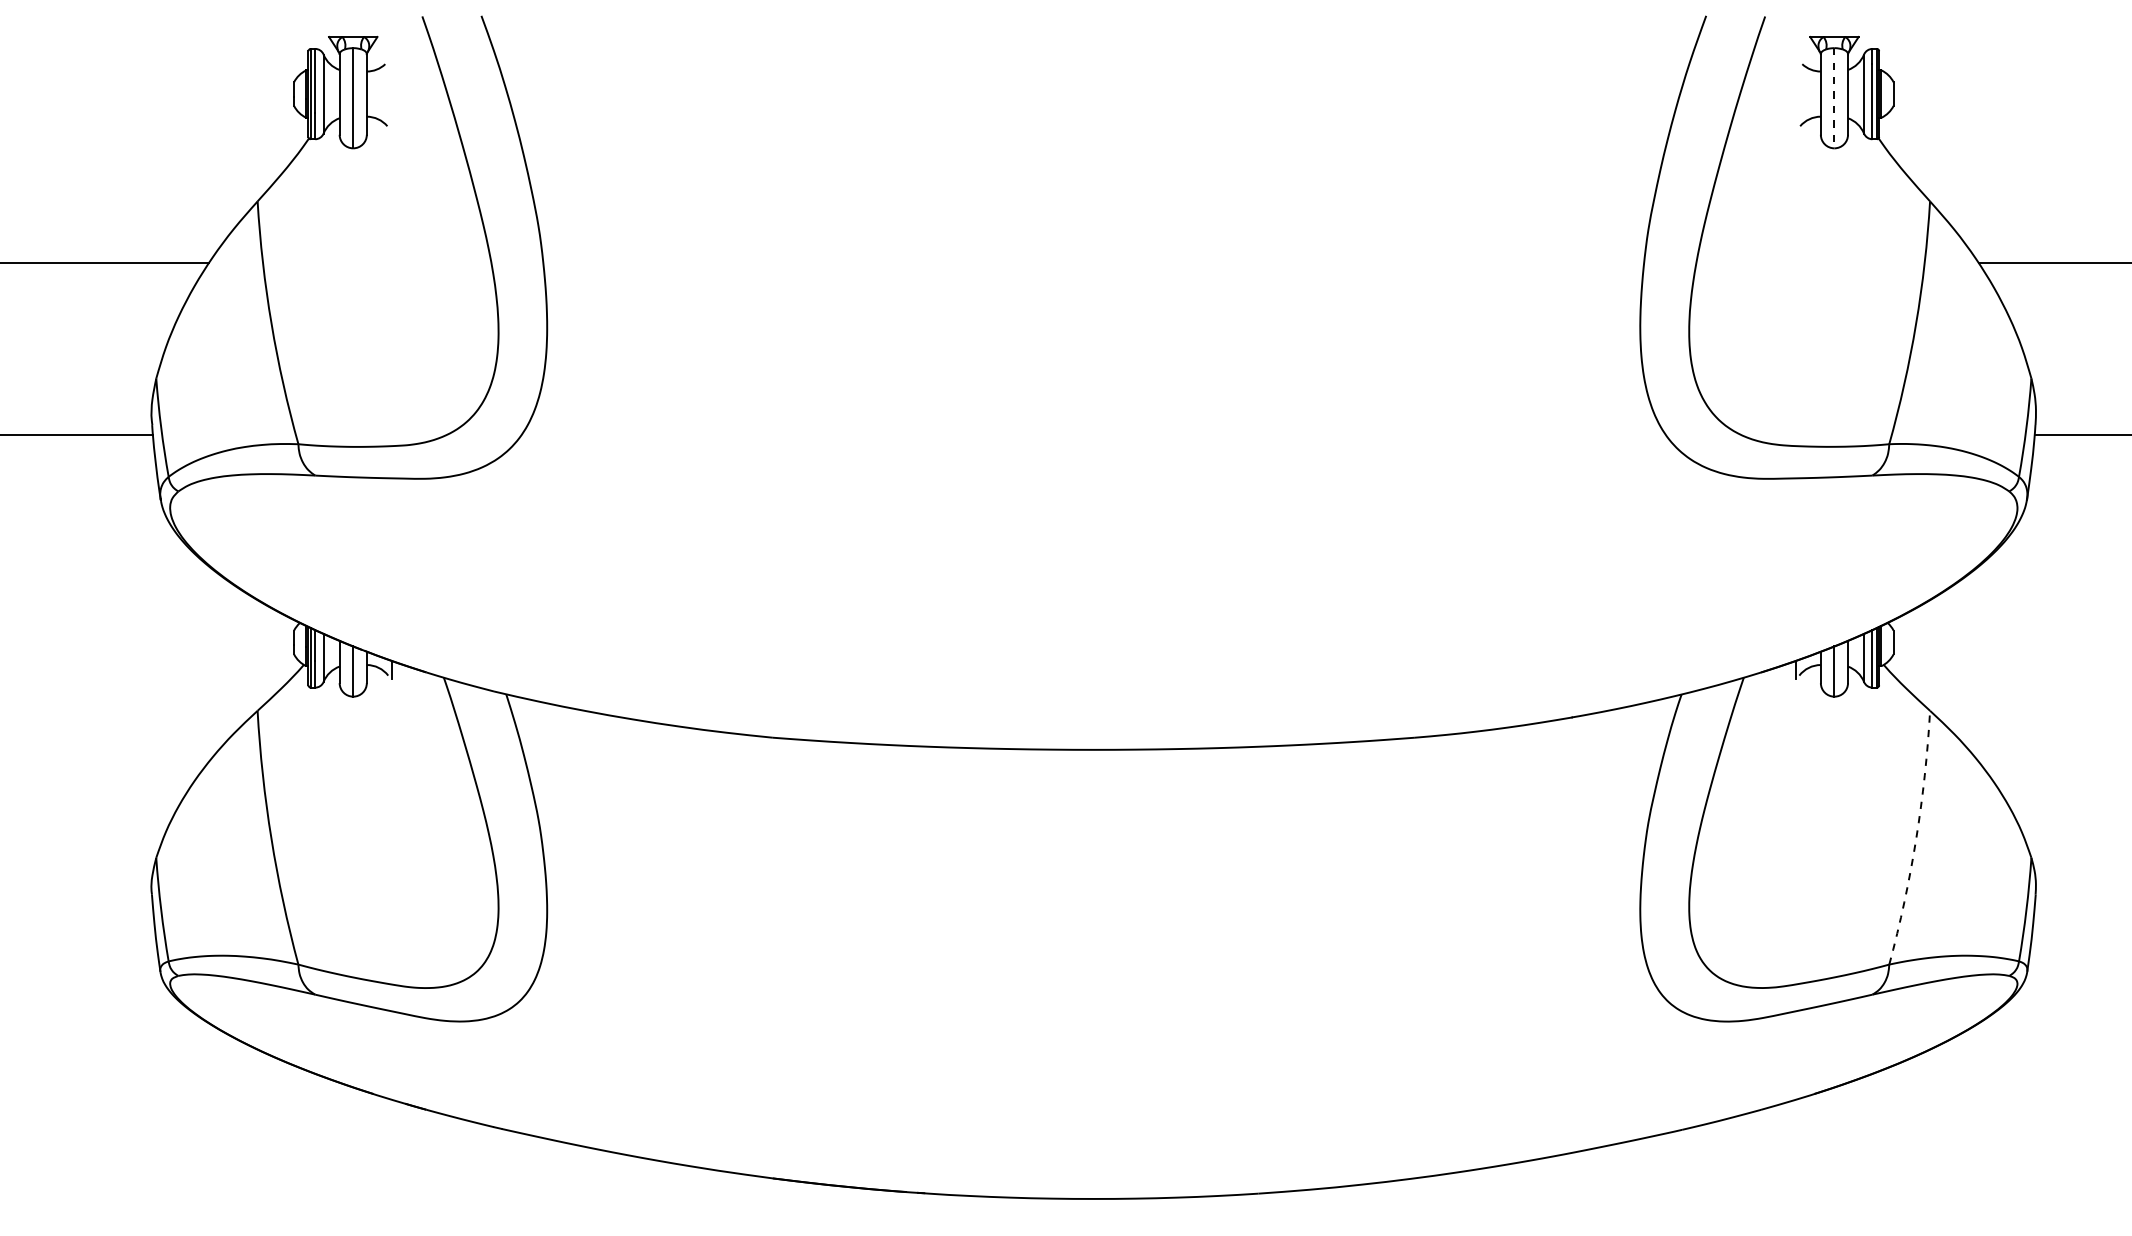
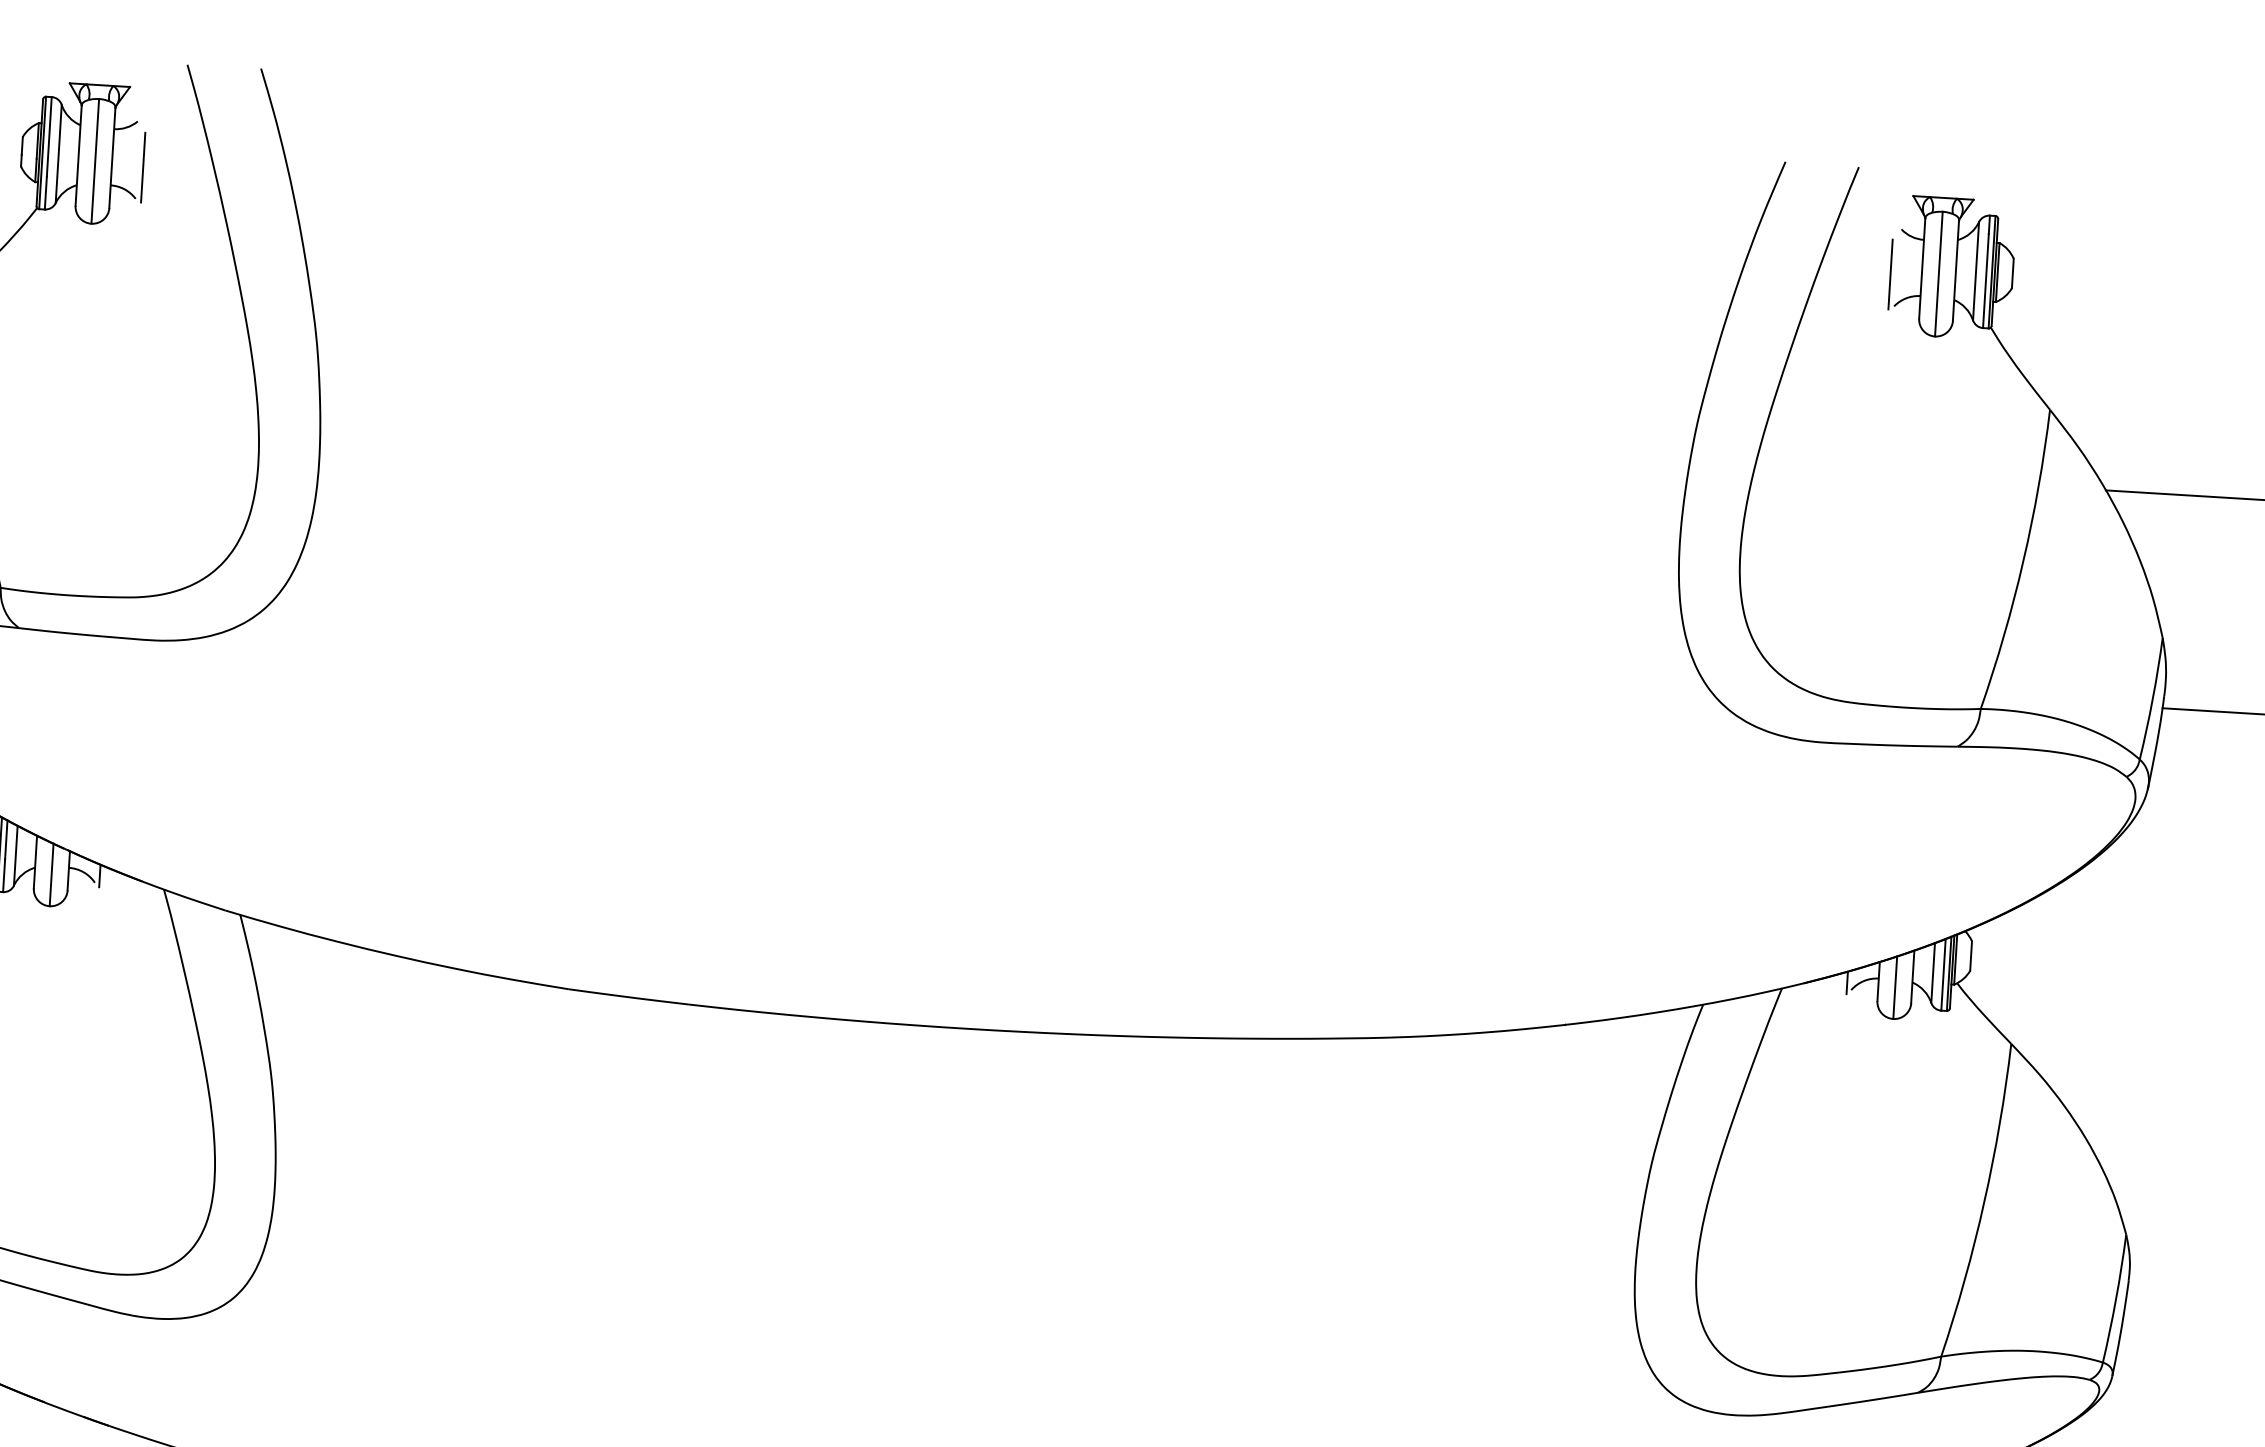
line: (1834, 98) -> (1938, 274), dashed -> solid
line: (391, 100) -> (142, 167), added
line: (1795, 100) -> (1890, 273), added
arc: (1916, 838) -> (1984, 1201), dashed -> solid

